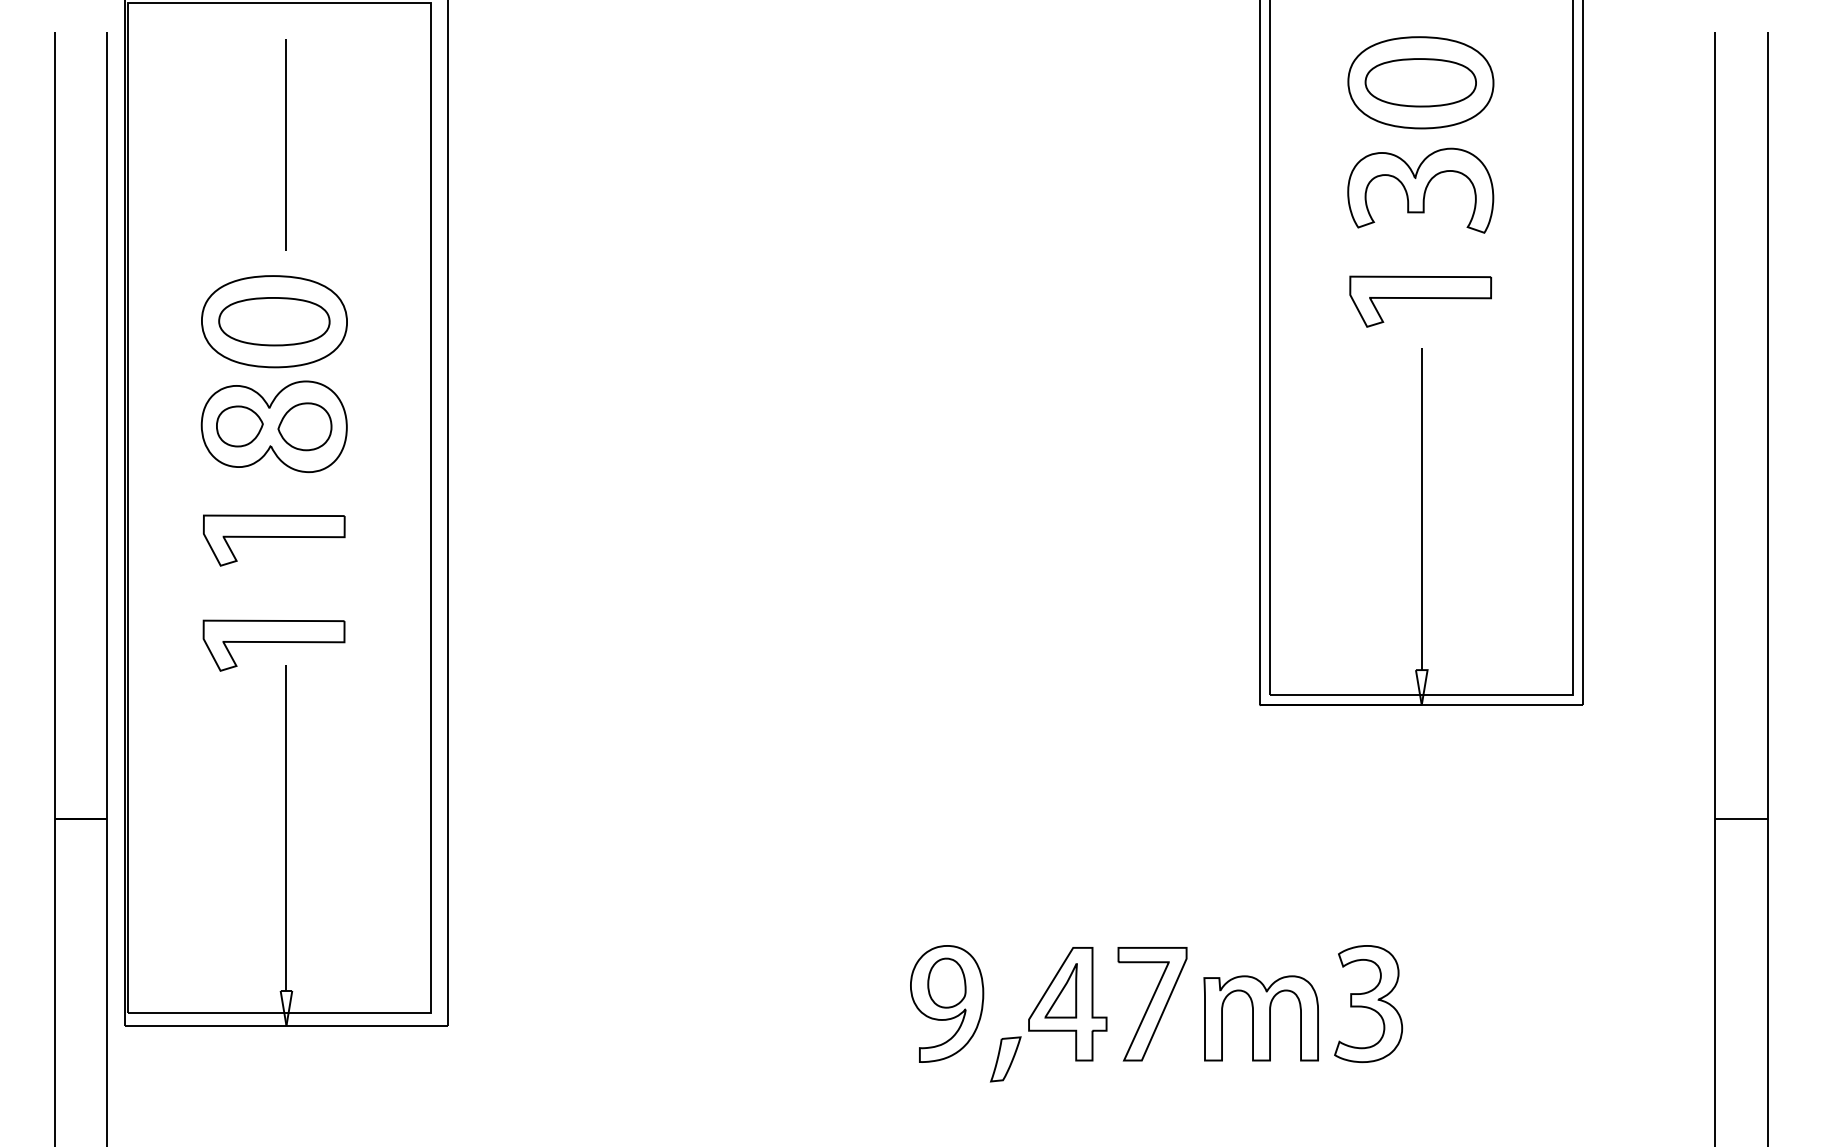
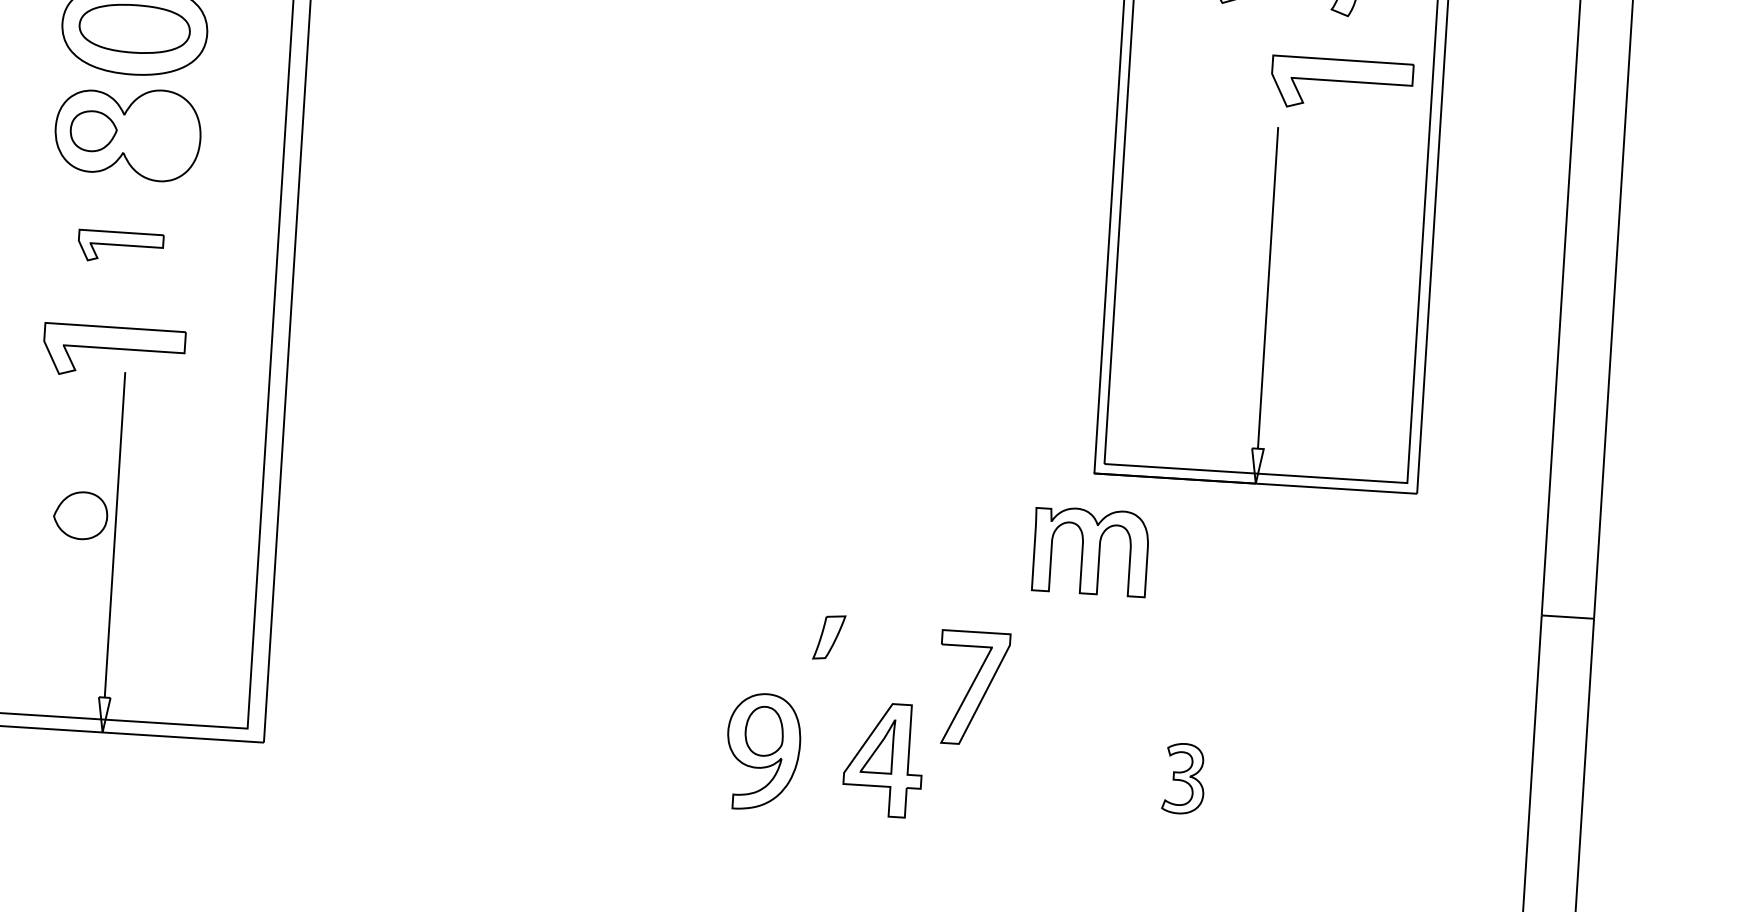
part: (1420, 301) -> (1341, 84), moved
part: (304, 426) -> (80, 515), moved
part: (273, 540) -> (120, 247), size x0.6
part: (1152, 1004) -> (973, 688), moved
part: (1368, 1004) -> (1183, 779), size x0.6
part: (1260, 1018) -> (1089, 551), moved
part: (1005, 1059) -> (829, 637), moved

